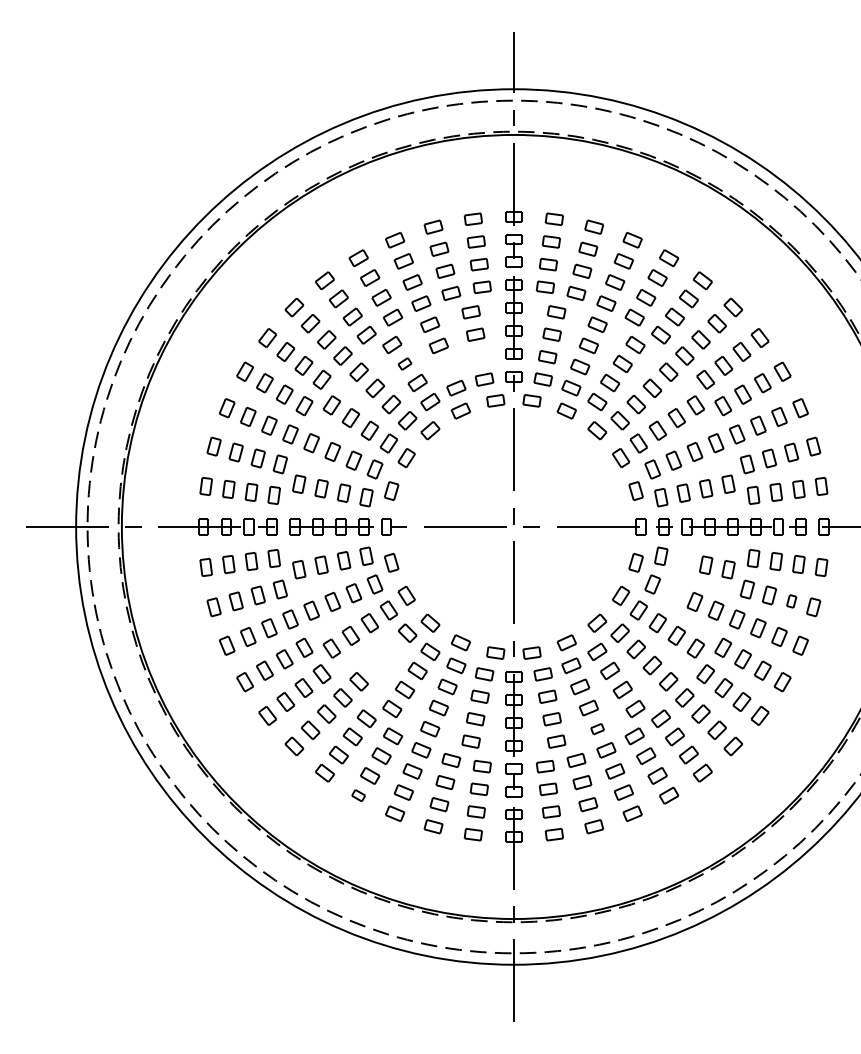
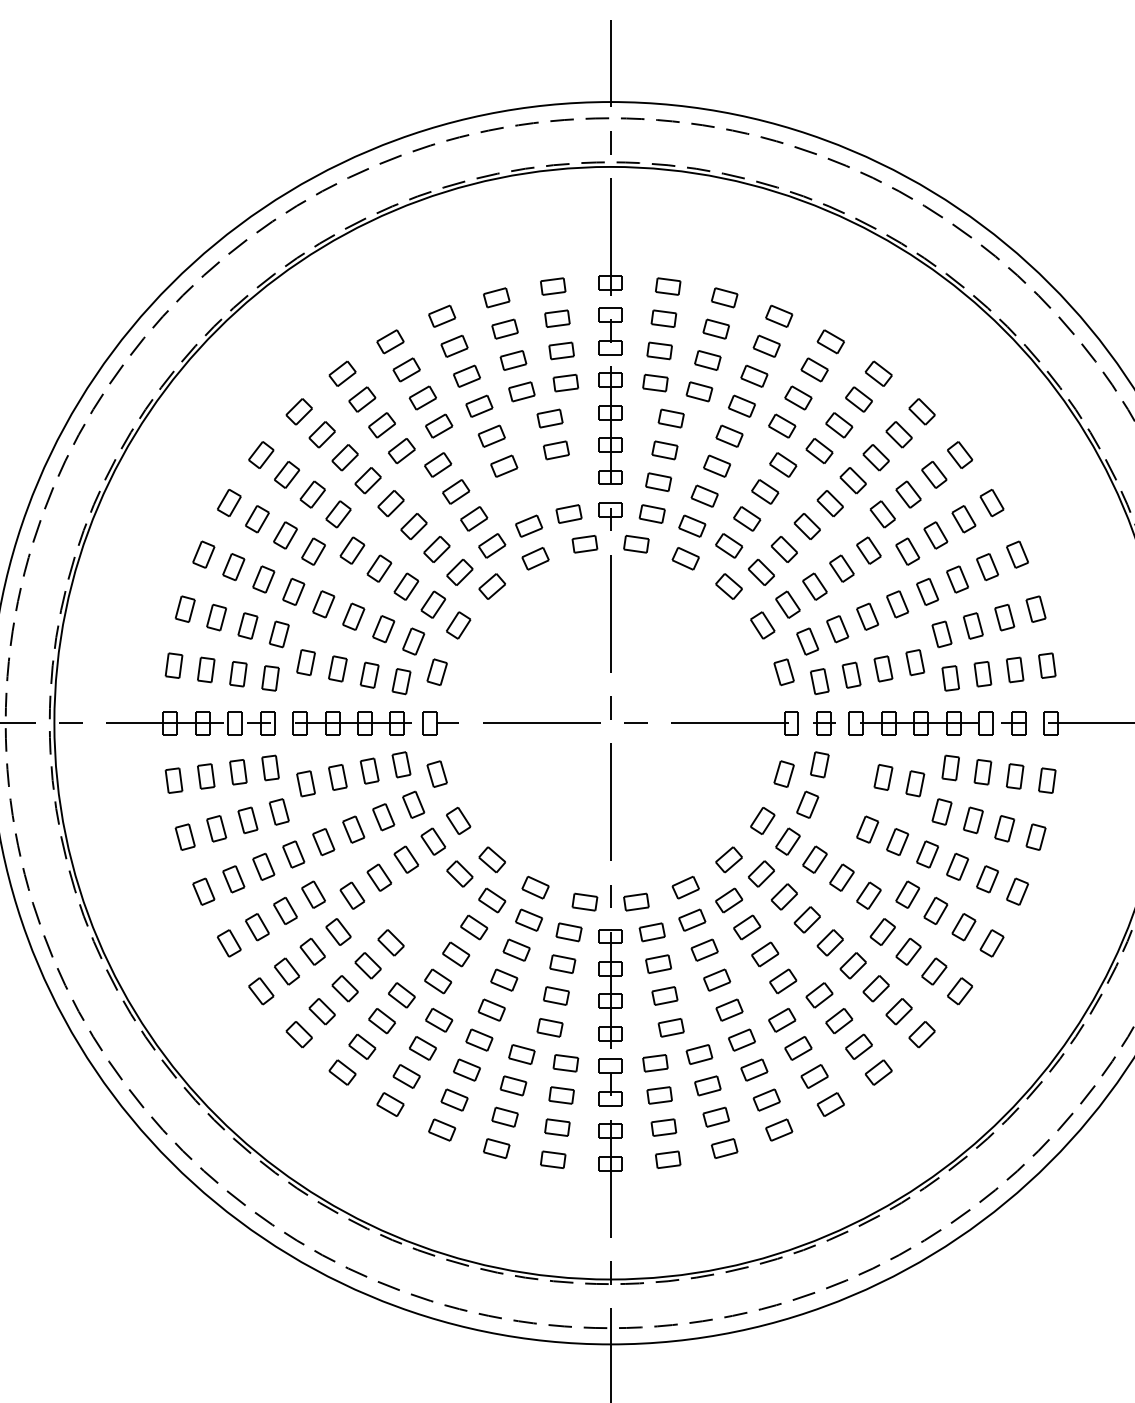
part: (404, 363) -> (455, 491), size x1.43
part: (791, 601) -> (1004, 828), size x1.43
part: (597, 728) -> (729, 1009), size x1.43
part: (358, 795) -> (390, 1104), size x1.43

